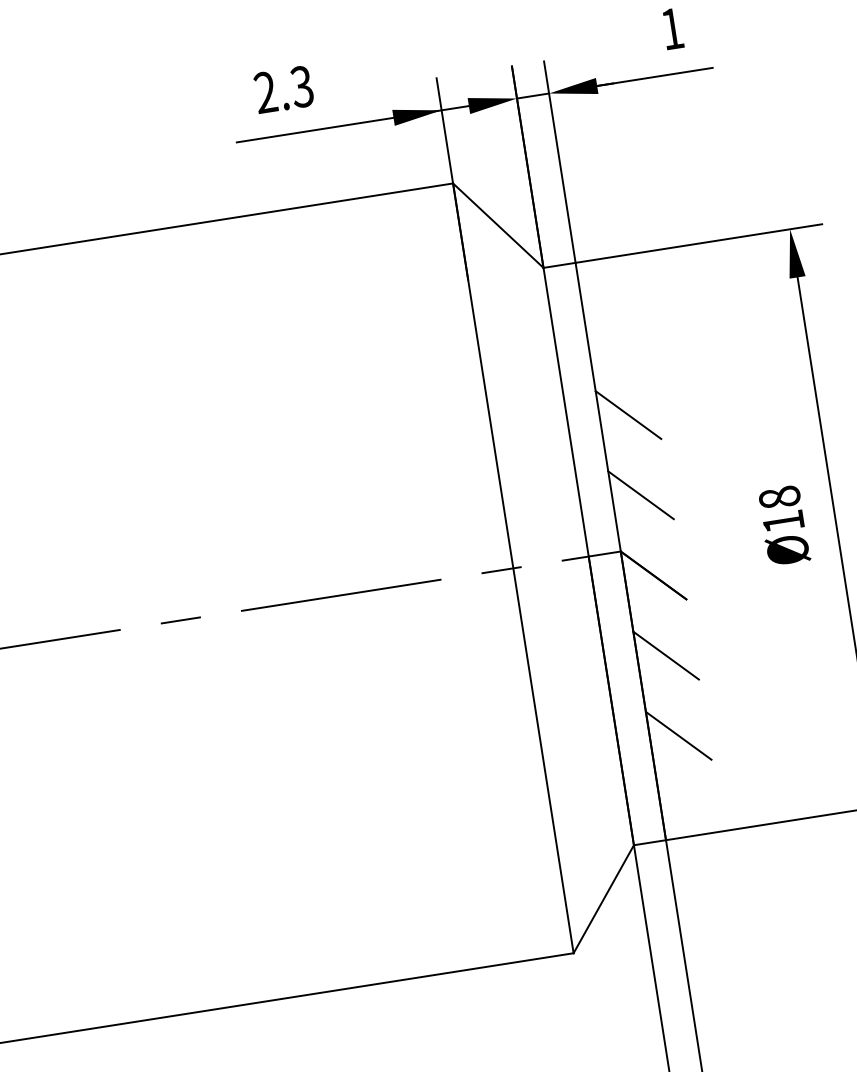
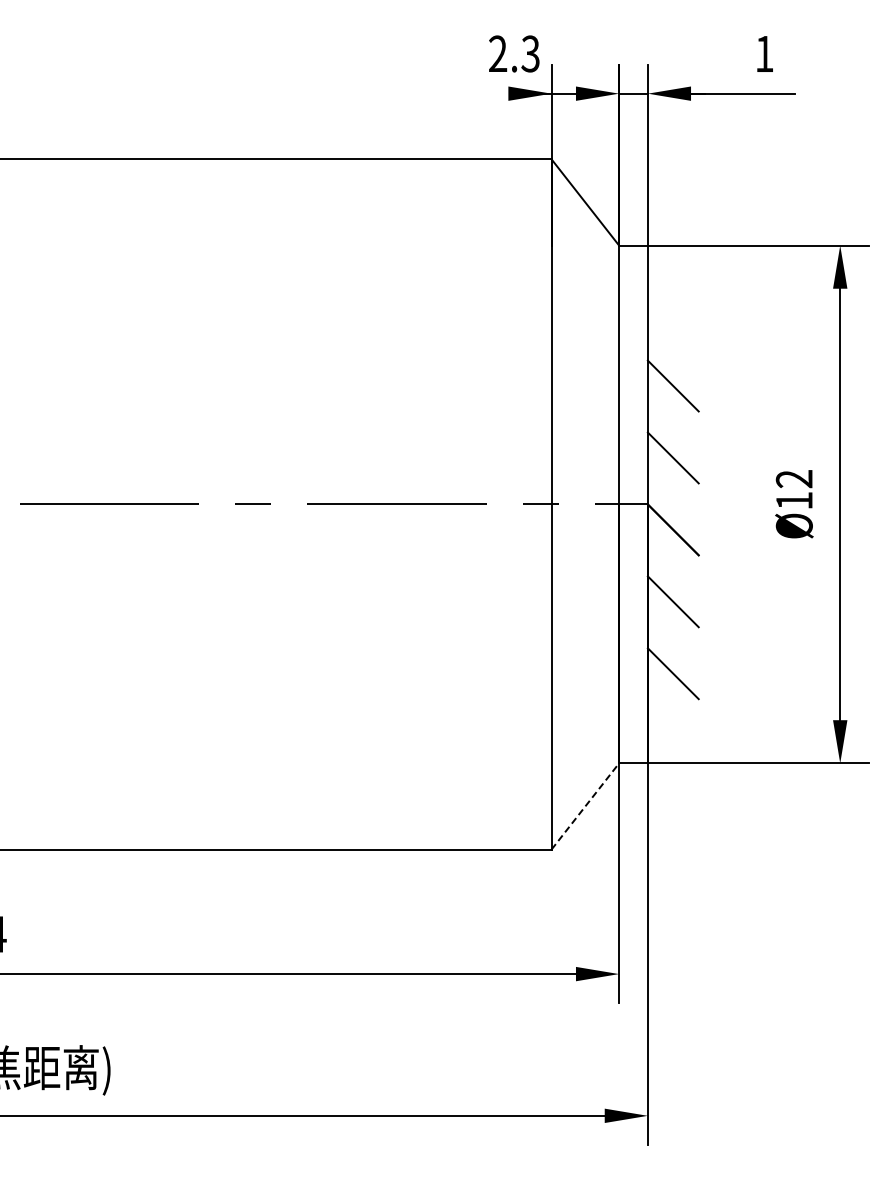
text: (284, 89) -> (514, 53), moved
line: (314, 130) -> (437, 93), removed
text: (778, 498) -> (793, 479), Ø18 -> Ø12
line: (603, 899) -> (585, 806), solid -> dashed

